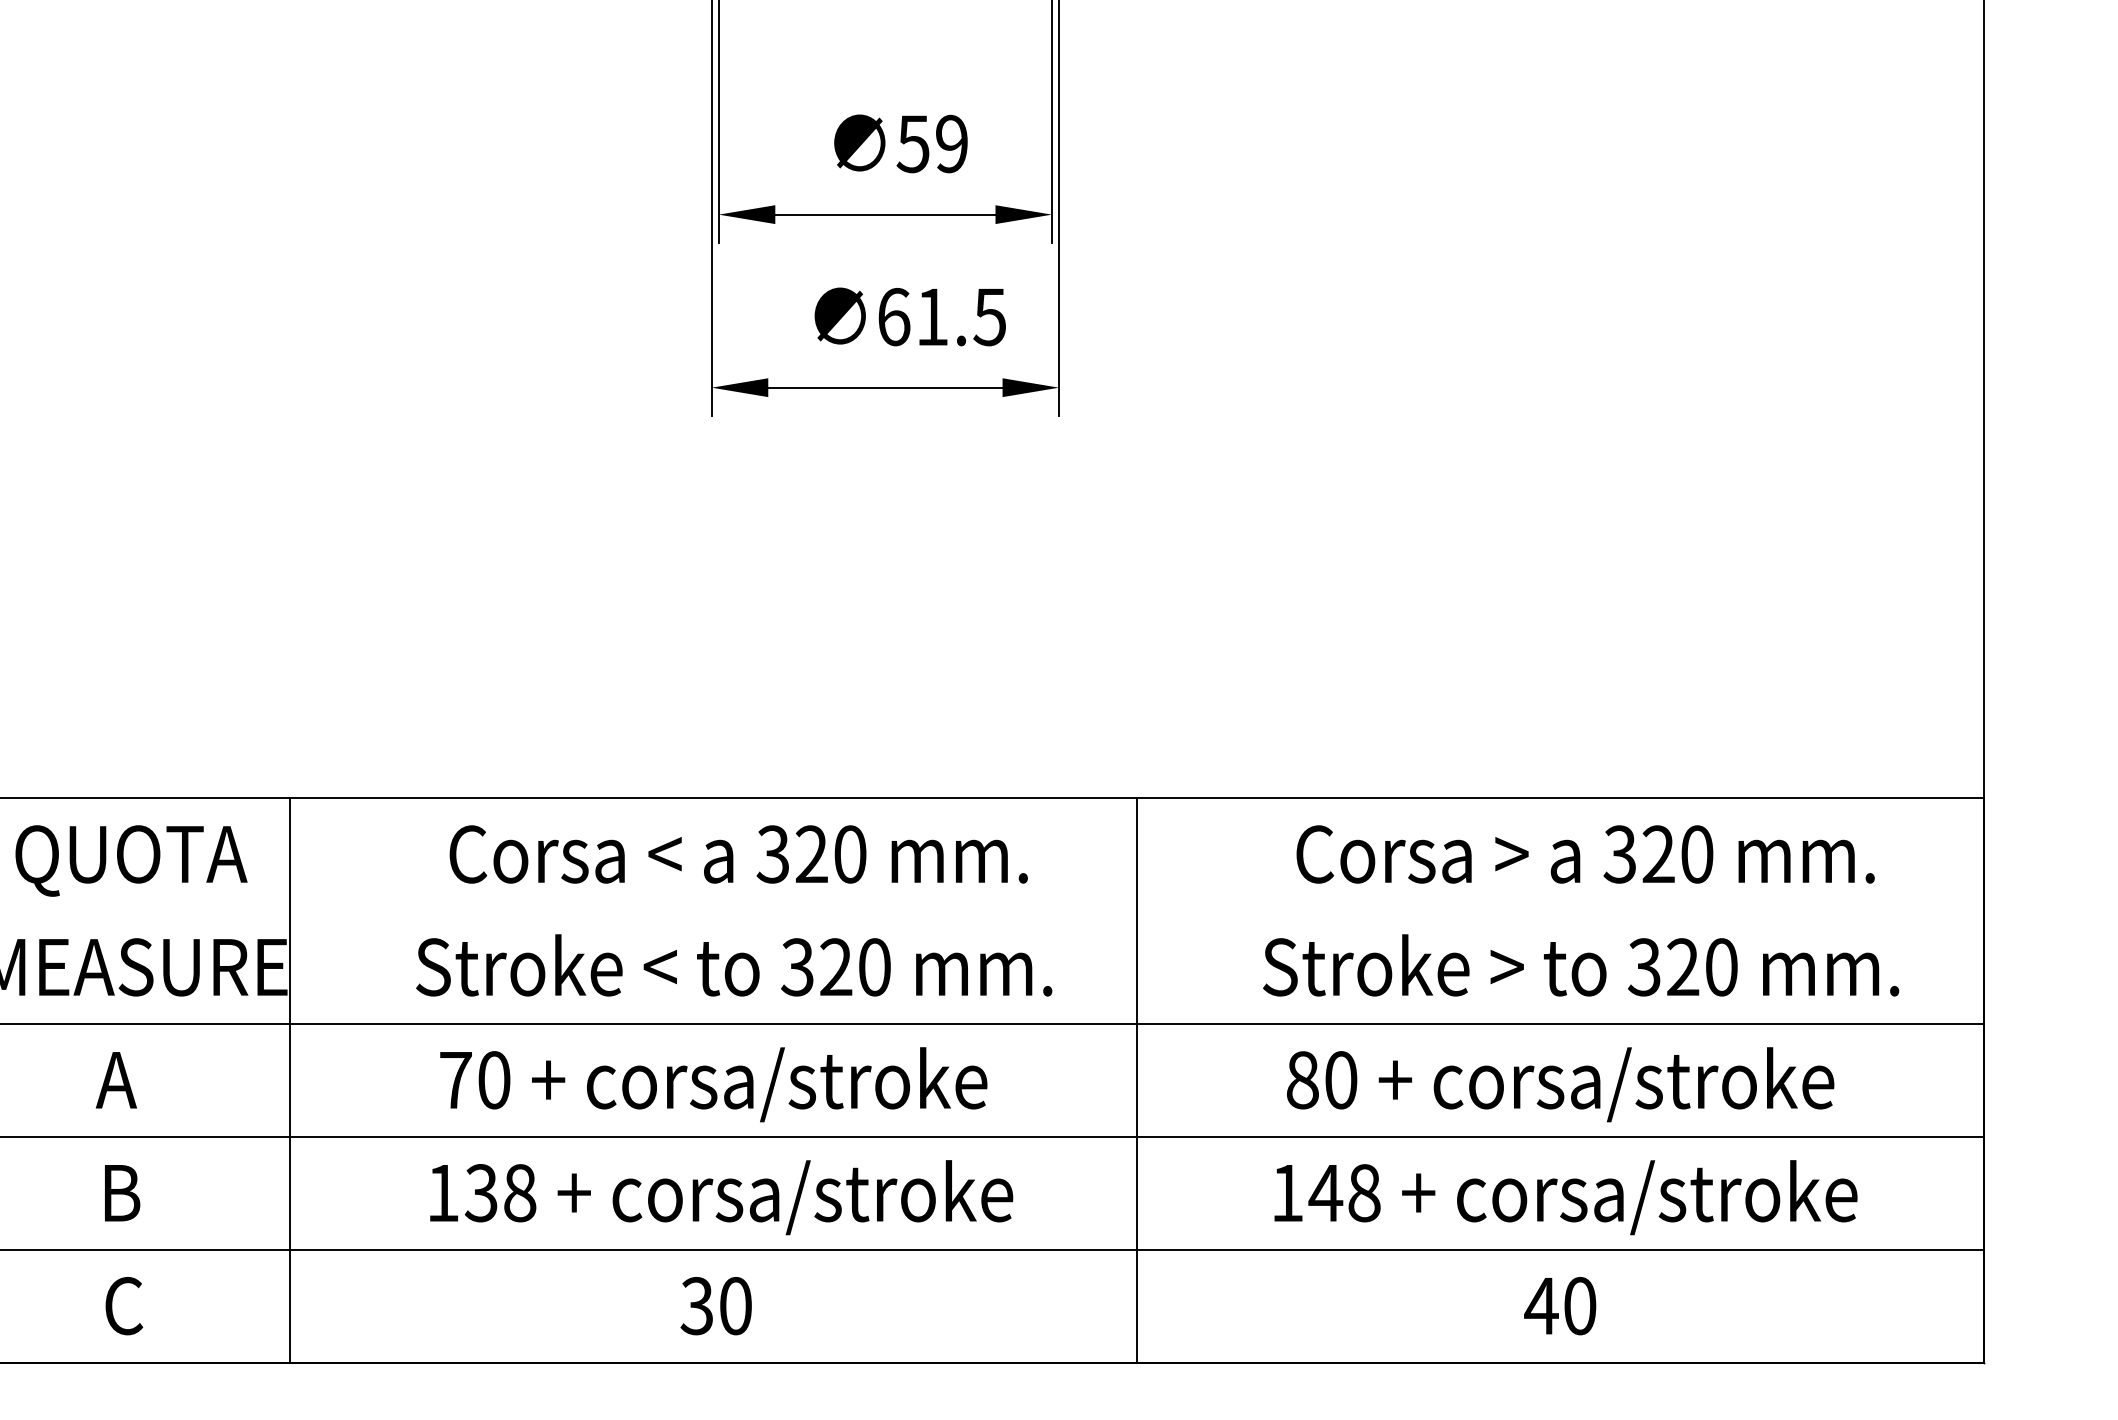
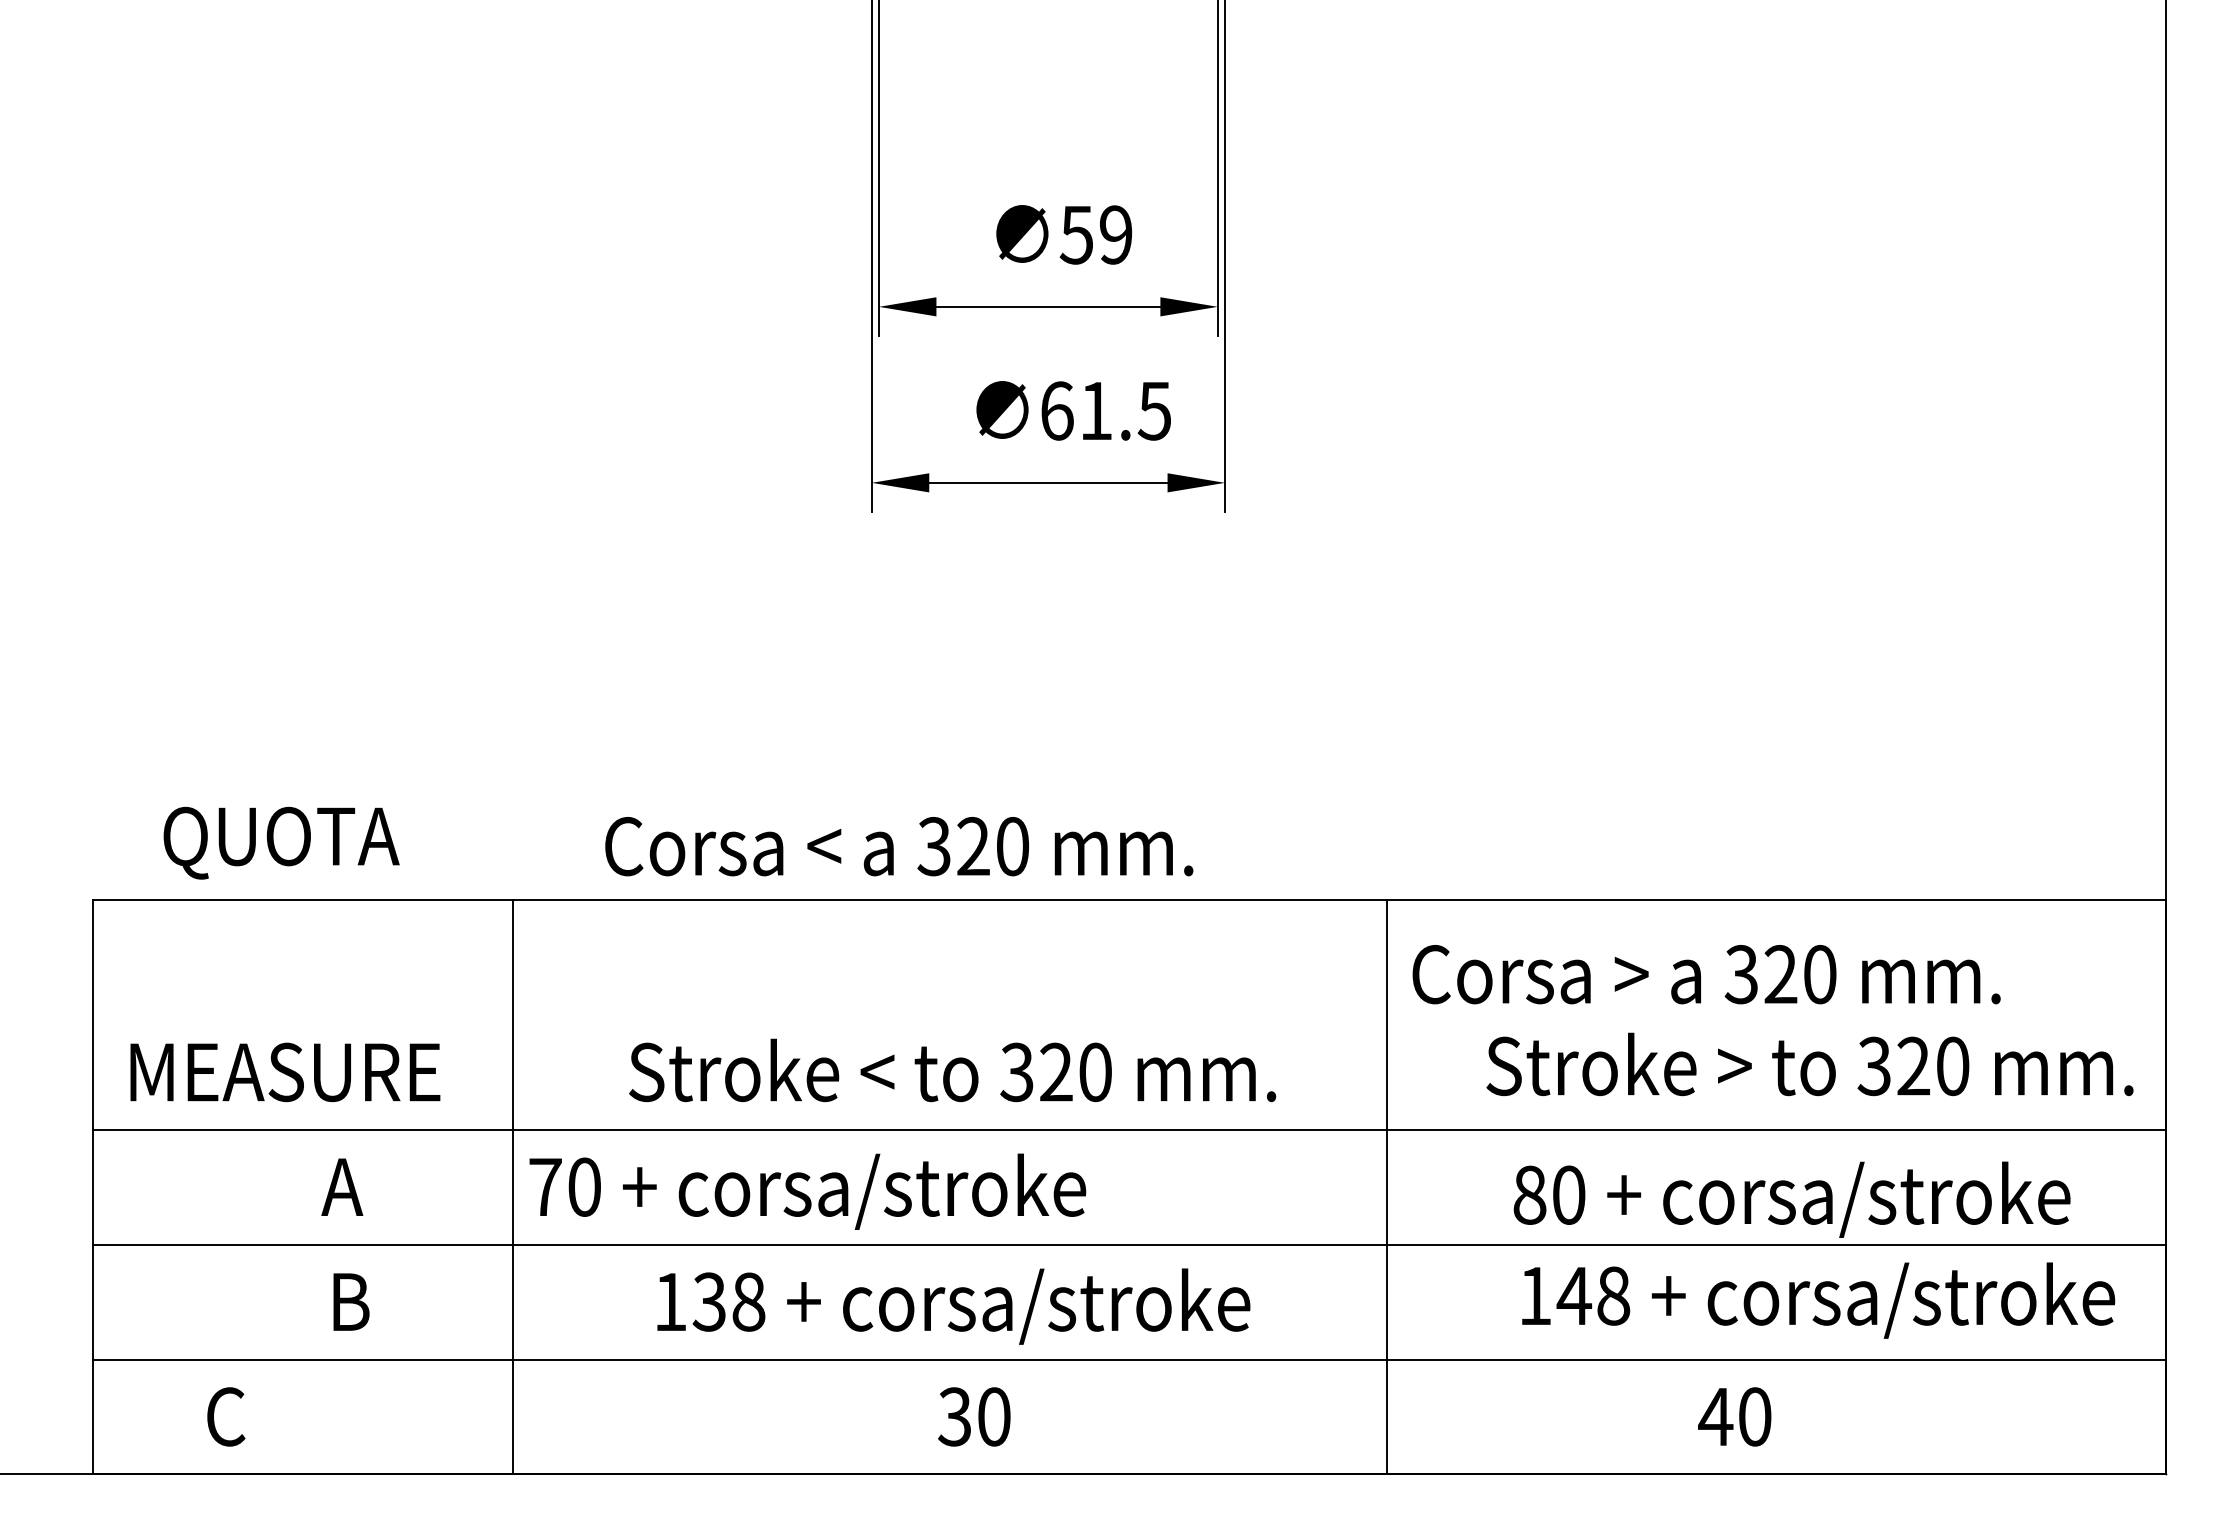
text: (738, 854) -> (899, 846), moved
text: (1585, 854) -> (1706, 974), moved
text: (131, 860) -> (281, 842), moved
text: (734, 965) -> (952, 1070), moved
text: (1580, 965) -> (1809, 1064), moved
text: (116, 1079) -> (342, 1186), moved
line: (290, 1080) -> (513, 1187), moved
line: (1137, 1080) -> (1386, 1187), moved
text: (713, 1084) -> (807, 1191), moved
text: (1559, 1084) -> (1791, 1199), moved
text: (122, 1192) -> (351, 1301), moved
text: (721, 1197) -> (953, 1306), moved
text: (1565, 1197) -> (1818, 1300), moved
text: (124, 1305) -> (226, 1416), moved
text: (716, 1305) -> (974, 1416), moved

